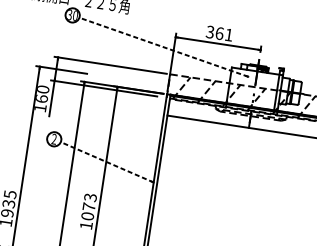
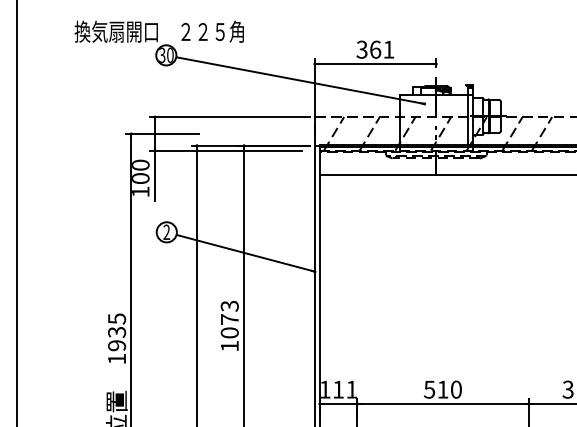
line: (163, 47) -> (299, 80), dashed -> solid
text: (41, 98) -> (140, 178), 160 -> 100
line: (107, 162) -> (245, 253), dashed -> solid

